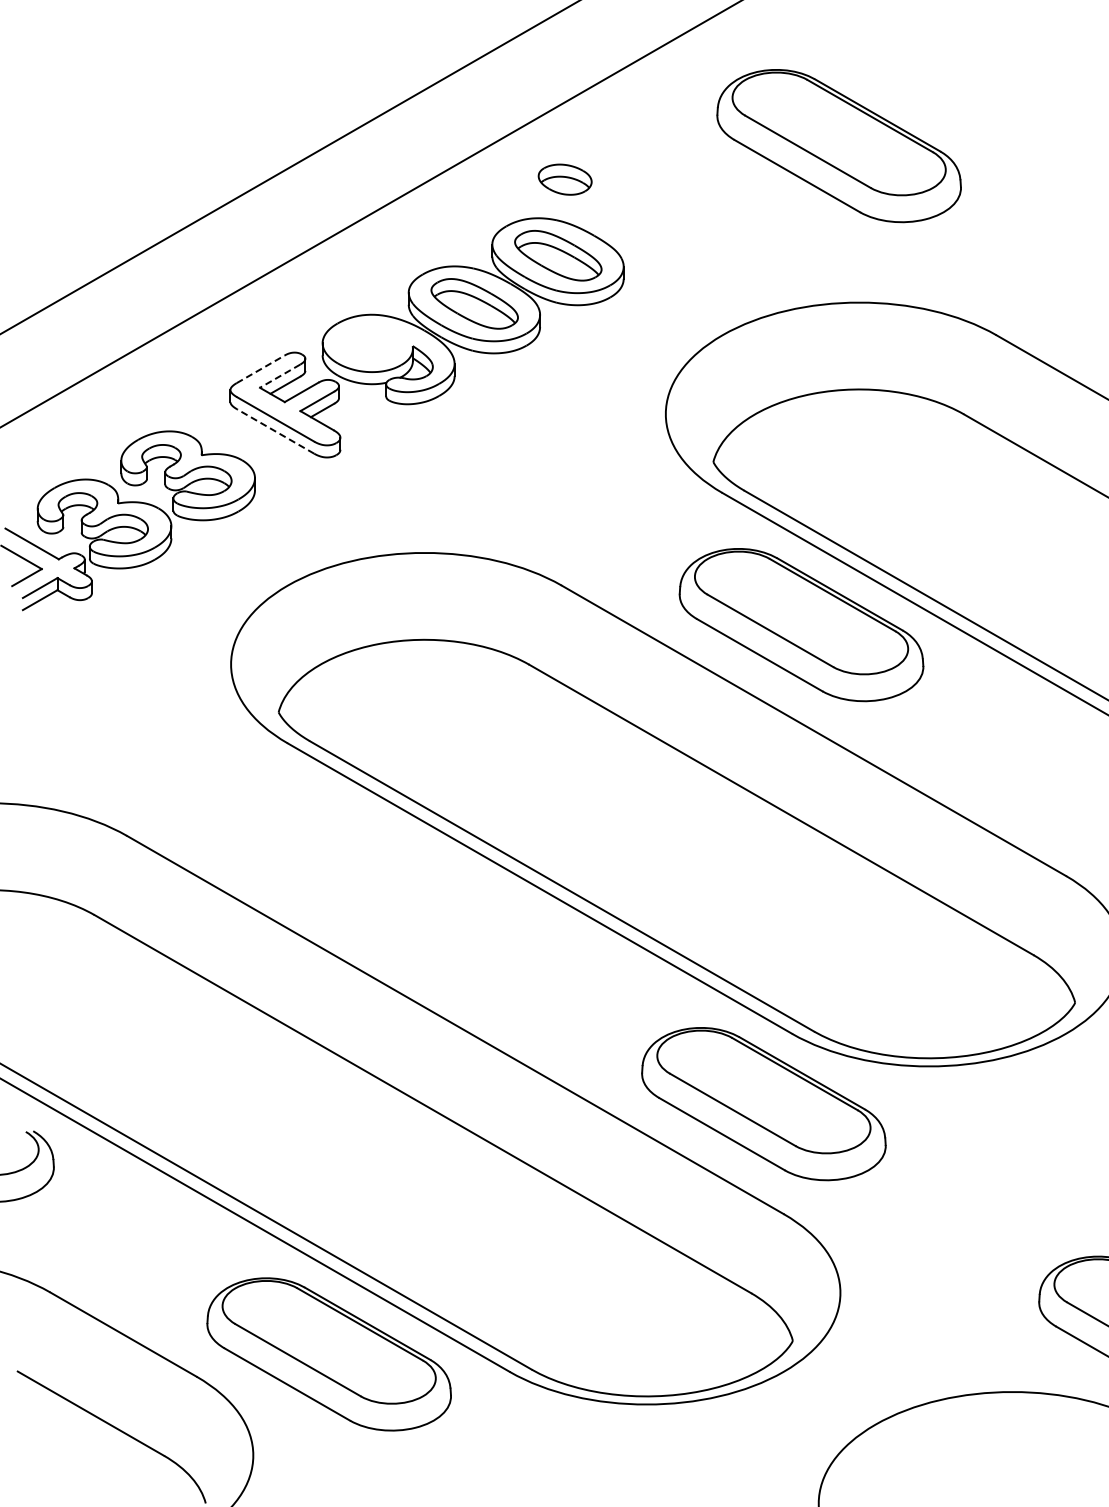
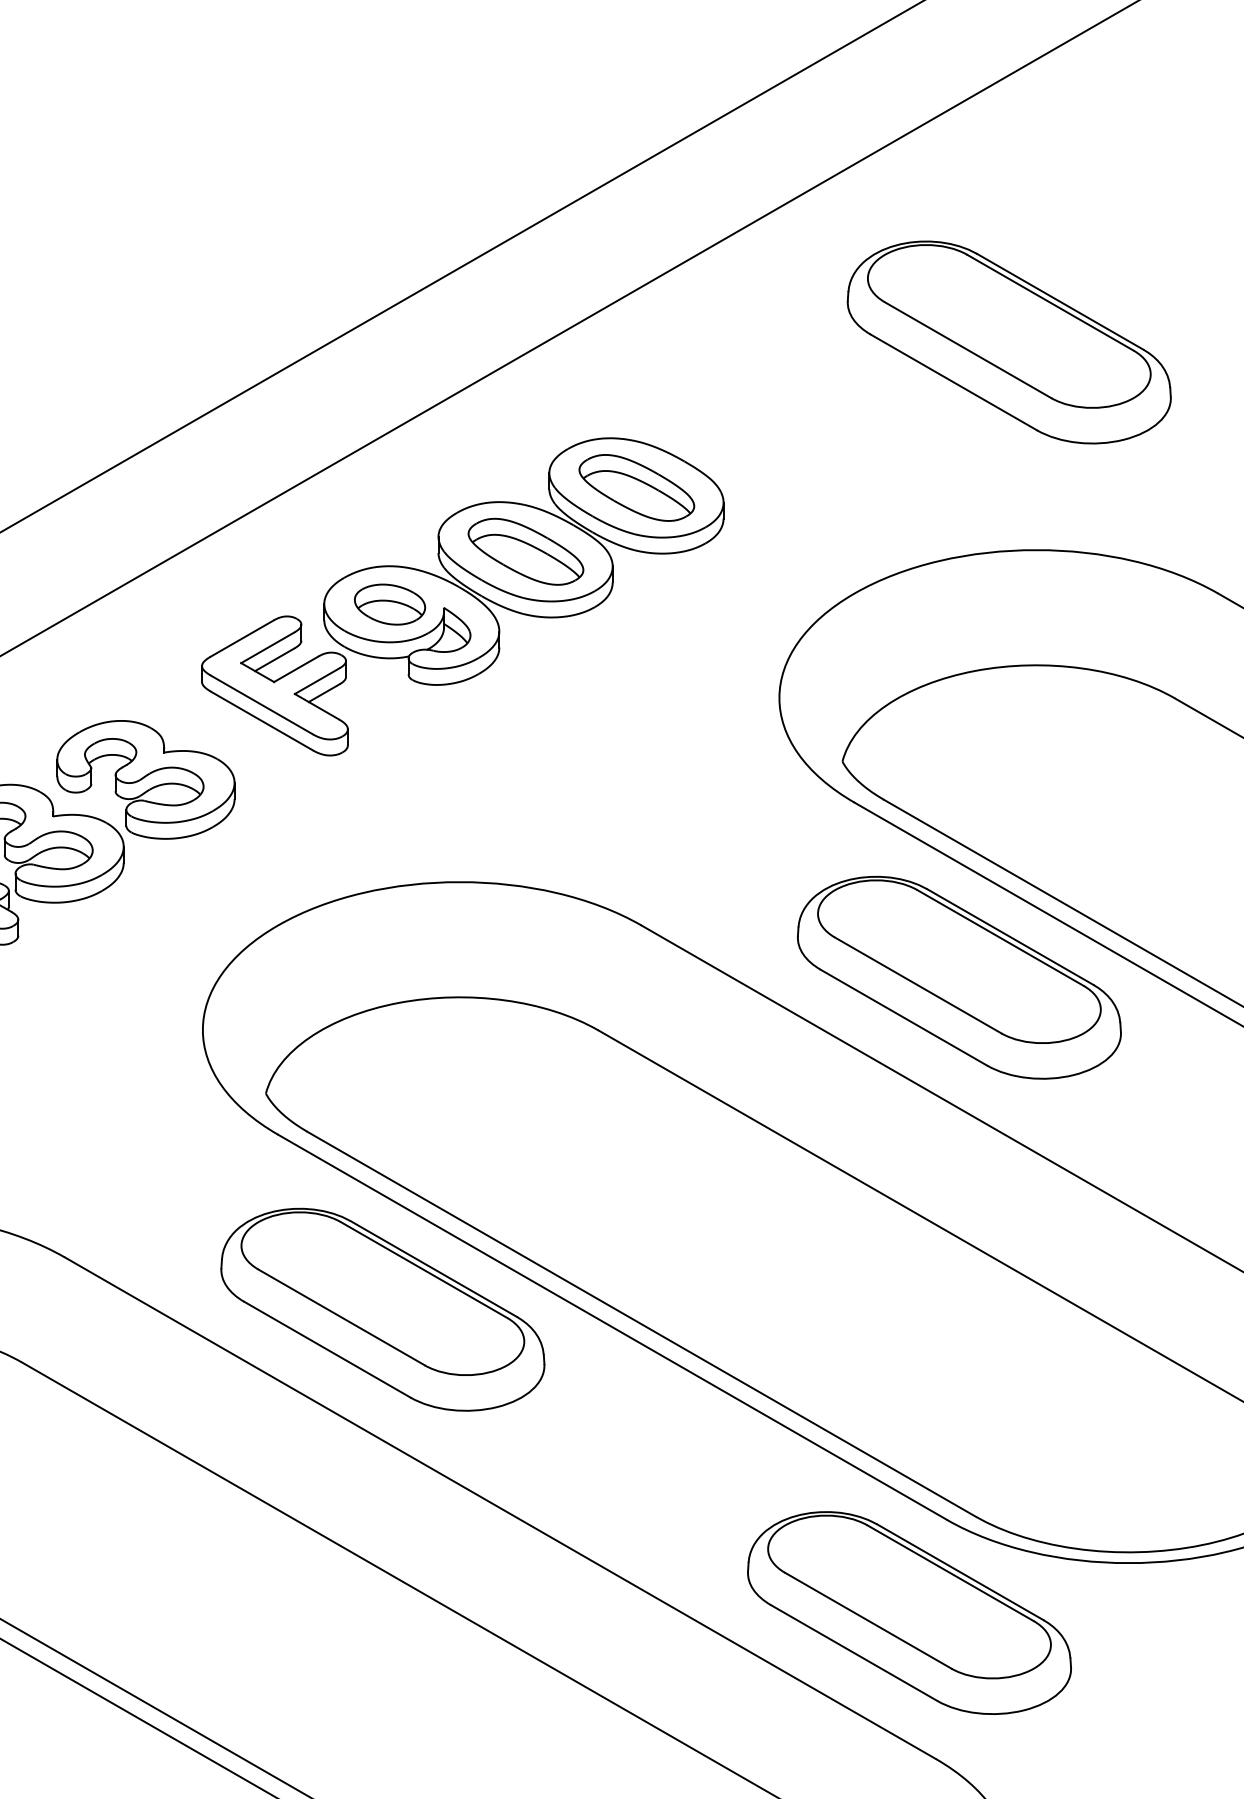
part: (564, 179) -> (389, 604), moved
line: (260, 369) -> (241, 638), dashed -> solid
line: (279, 376) -> (267, 648), dashed -> solid
line: (275, 431) -> (261, 721), dashed -> solid
part: (366, 875) -> (382, 1309), added

